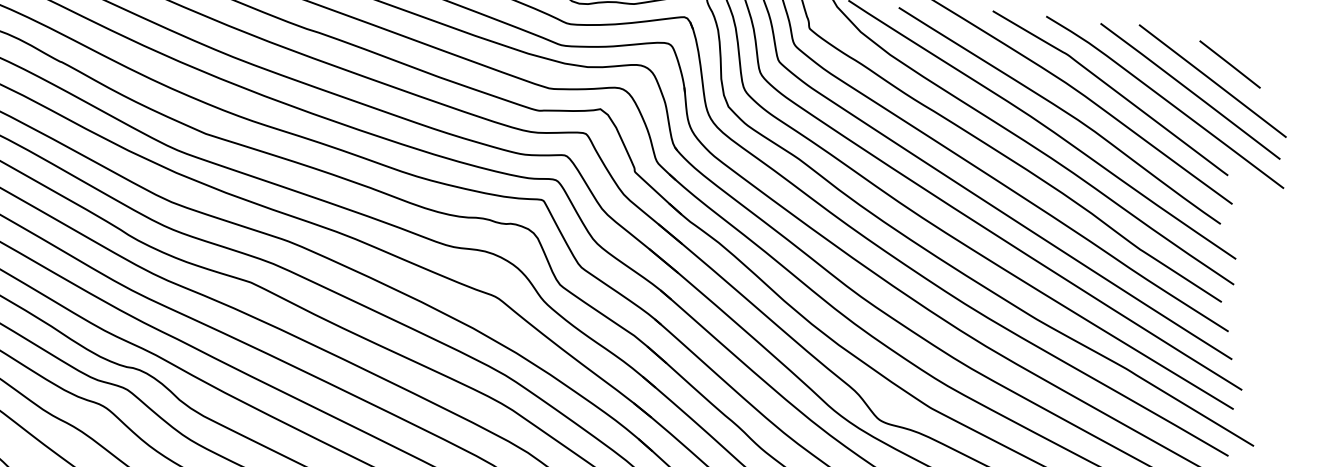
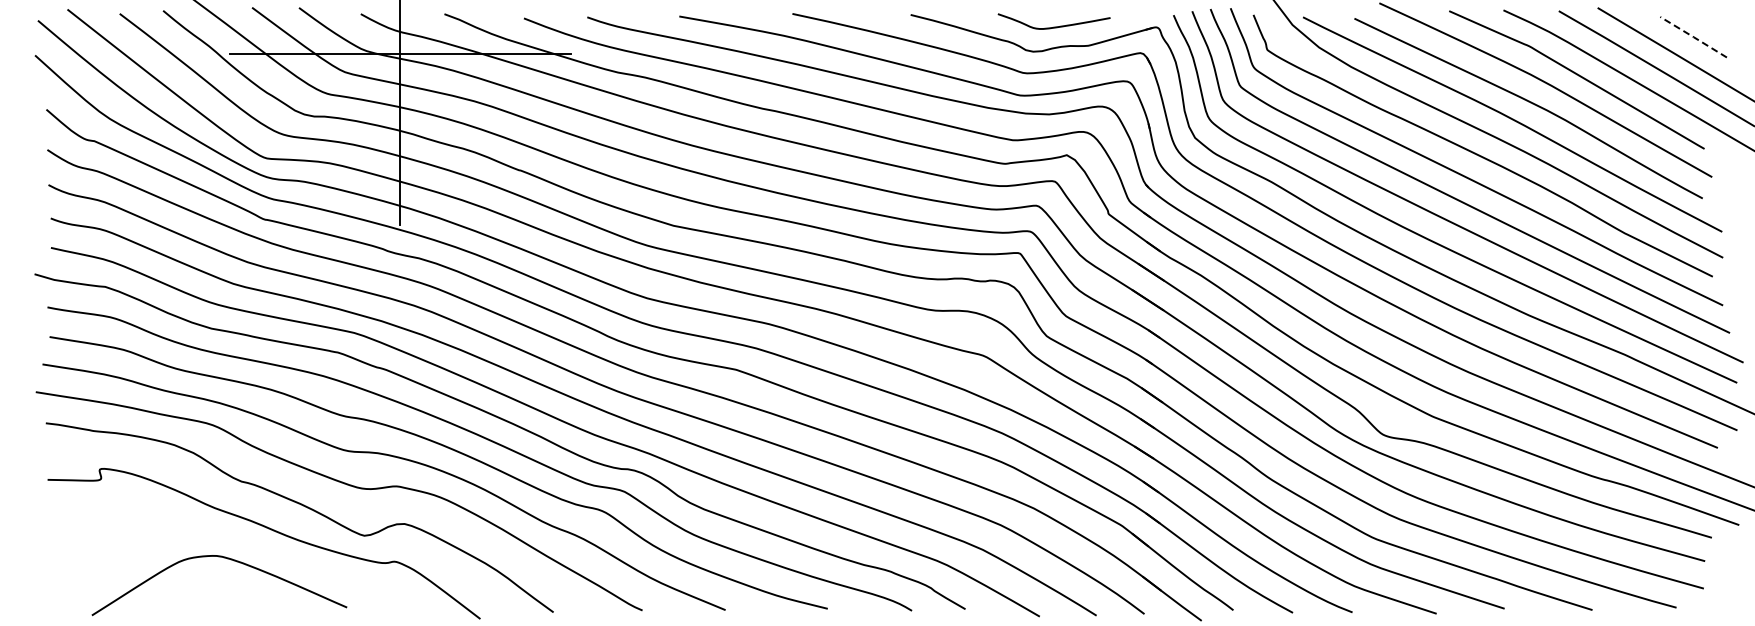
line: (1229, 64) -> (1693, 37), solid -> dashed

